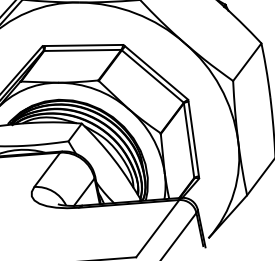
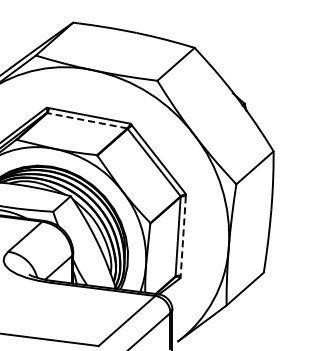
line: (82, 50) -> (87, 120), solid -> dashed
line: (194, 139) -> (183, 236), solid -> dashed

